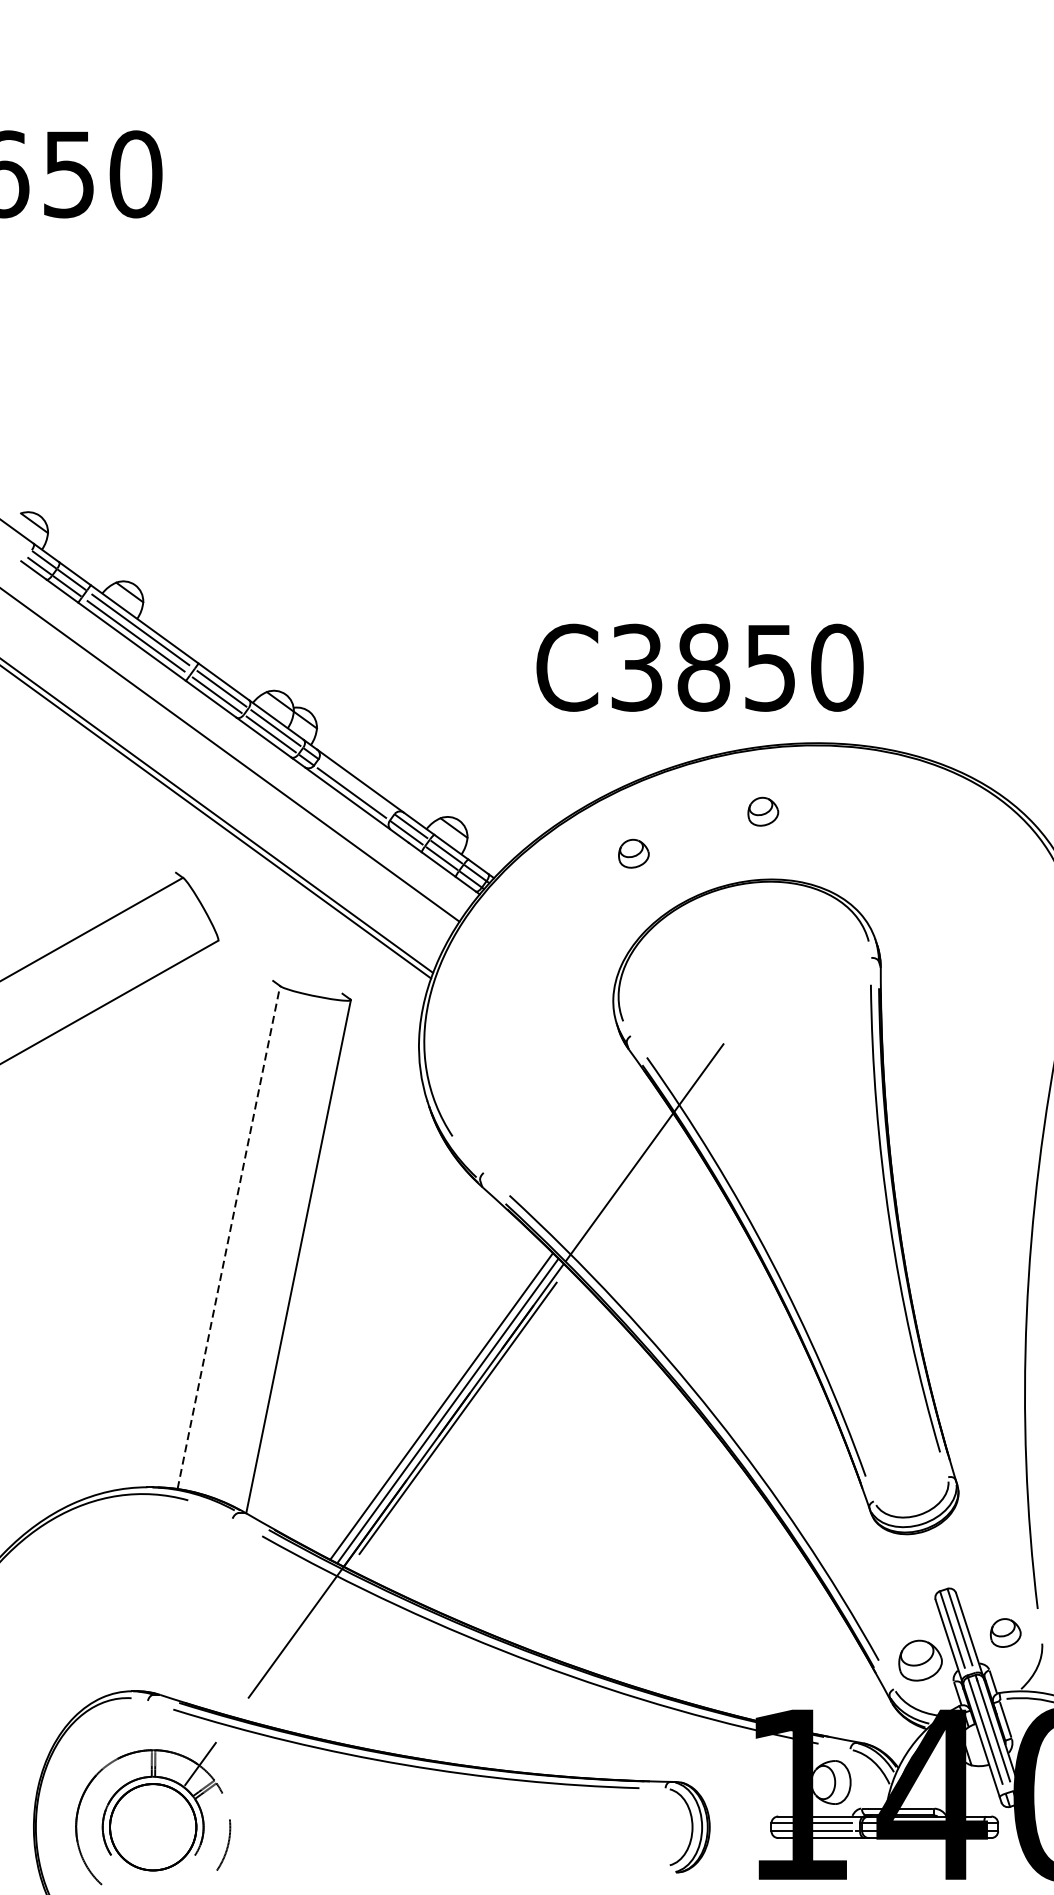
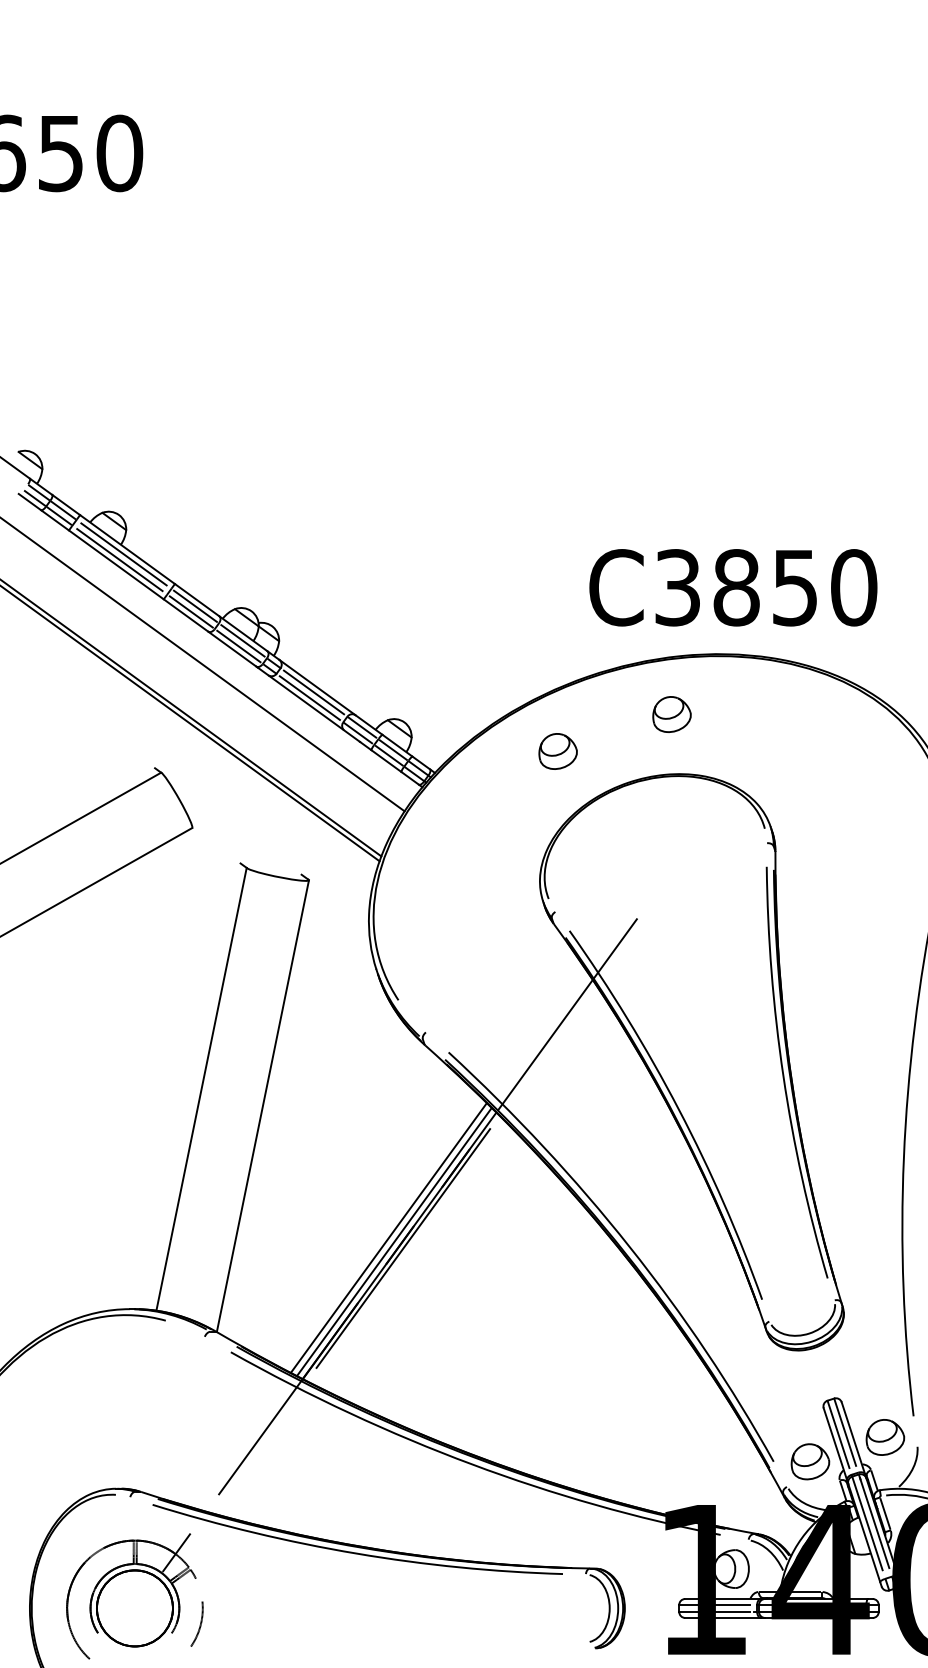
text: (700, 667) -> (733, 587), moved
line: (356, 786) -> (313, 692), added
part: (762, 811) -> (671, 714), size x1.43
part: (633, 853) -> (557, 751), size x1.43
line: (228, 1237) -> (201, 1089), dashed -> solid
part: (1005, 1633) -> (885, 1437), size x1.43

